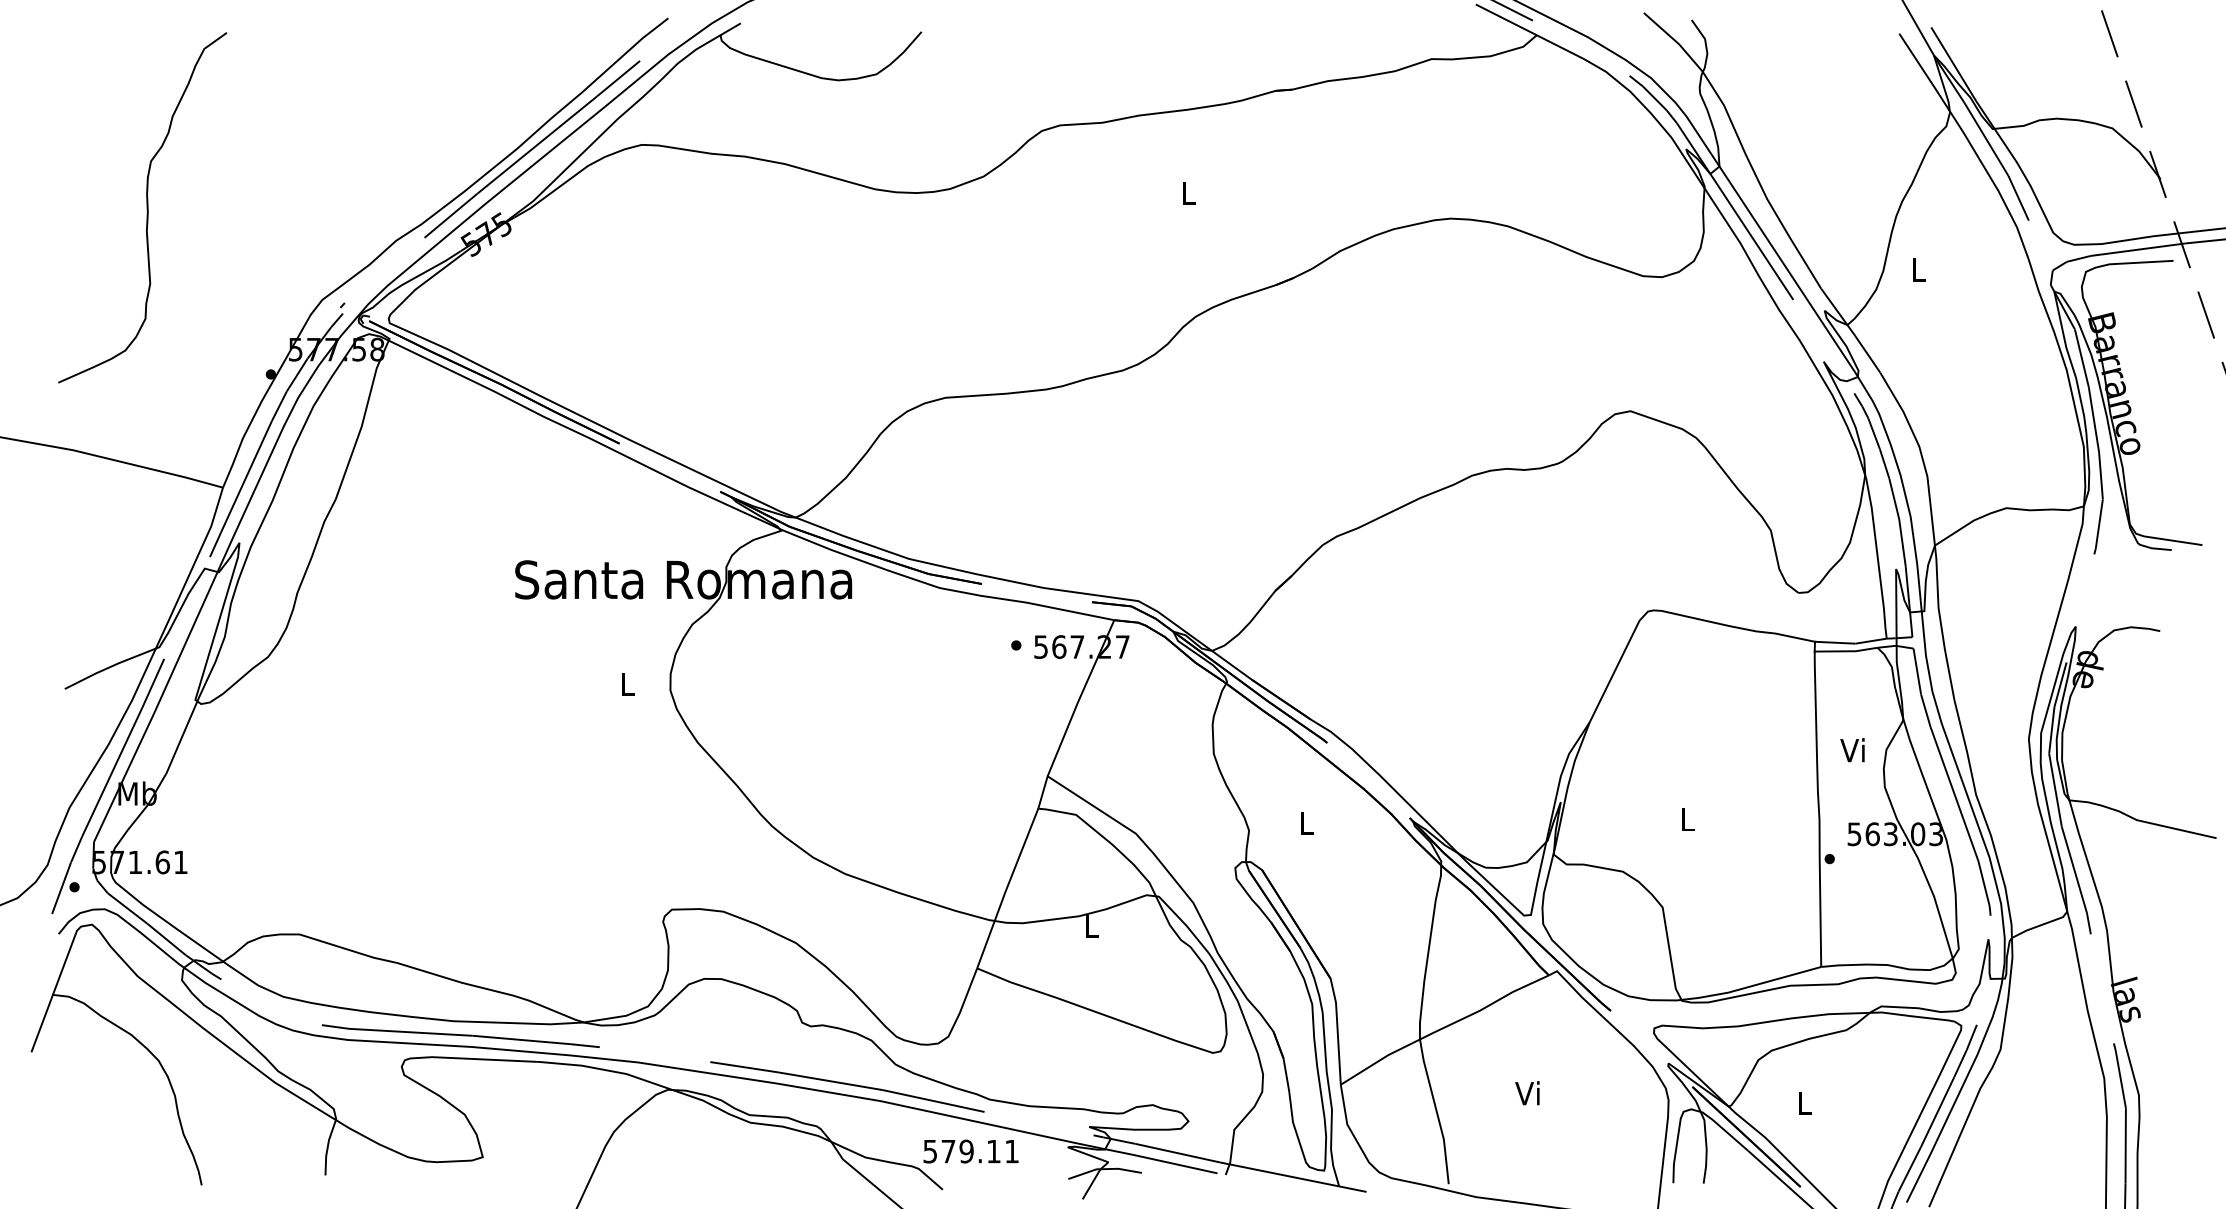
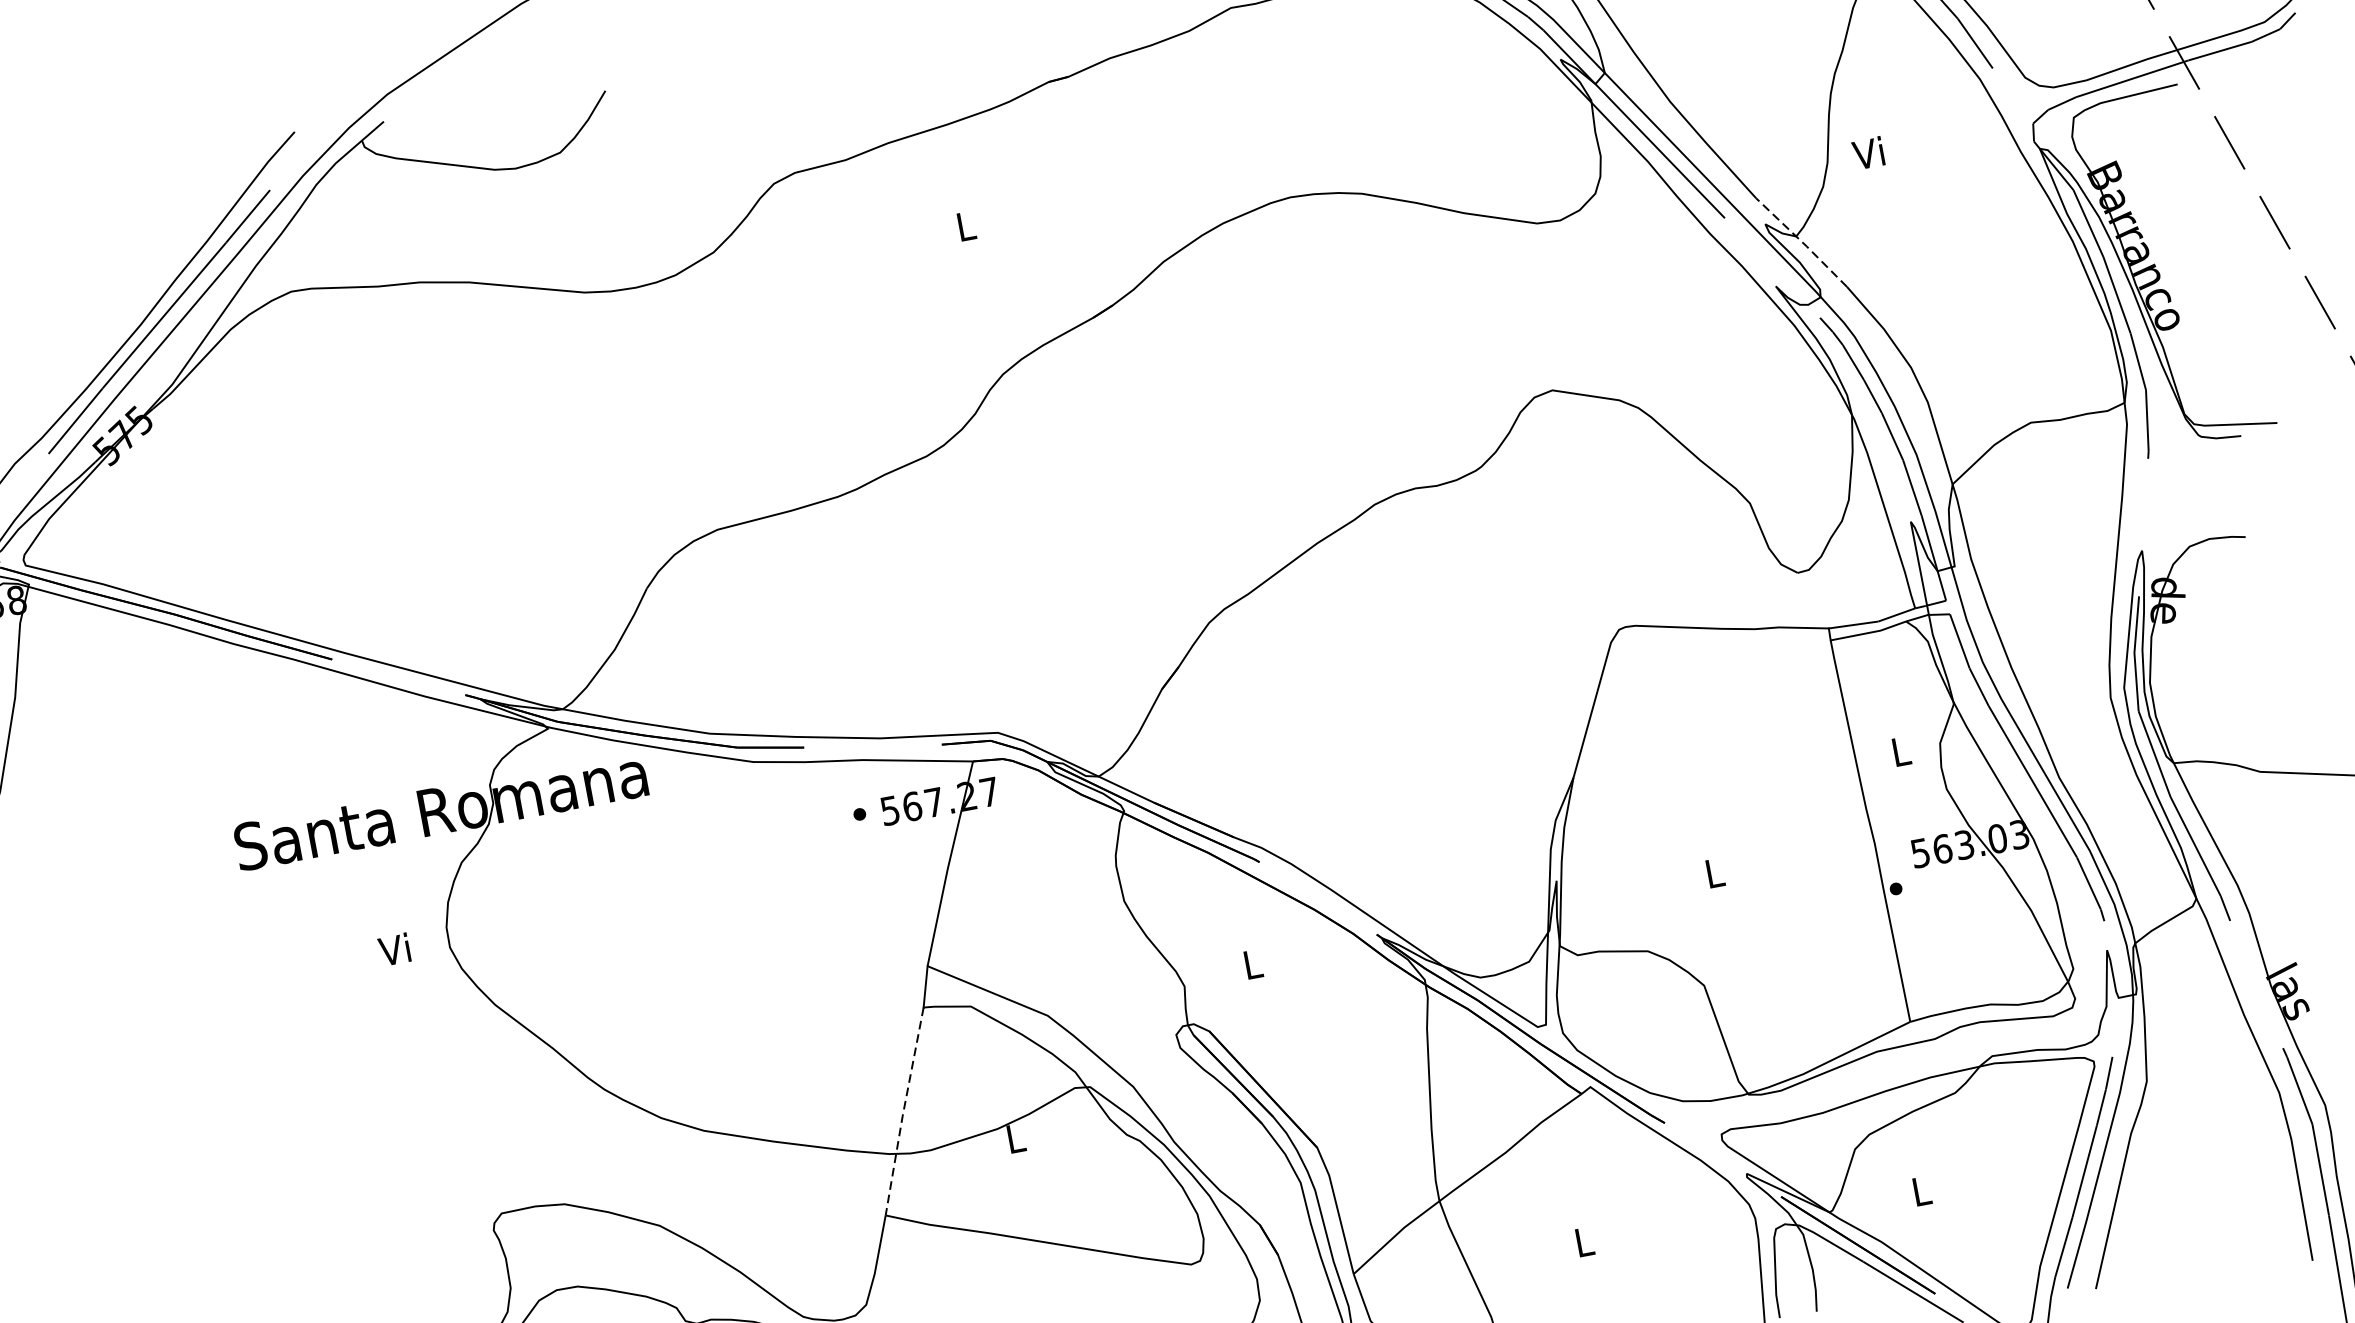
text: (1917, 269) -> (1868, 153), L -> Vi
line: (1851, 330) -> (1802, 242), solid -> dashed
text: (625, 683) -> (393, 949), L -> Vi
text: (1852, 750) -> (1899, 751), Vi -> L
line: (1006, 889) -> (903, 1112), solid -> dashed
text: (1527, 1093) -> (1582, 1242), Vi -> L

